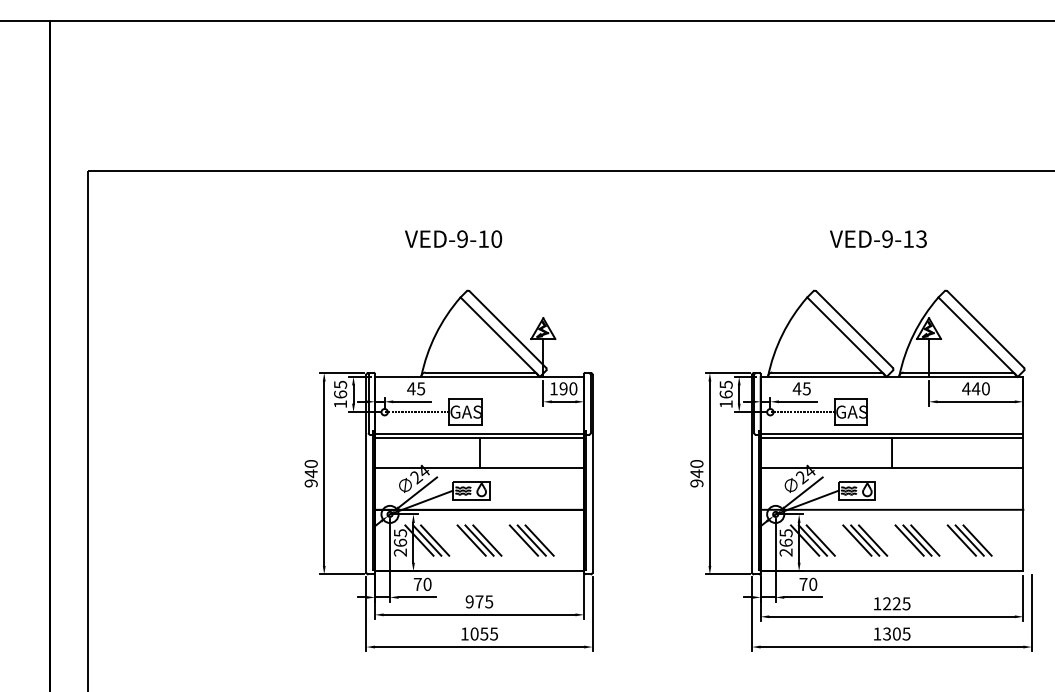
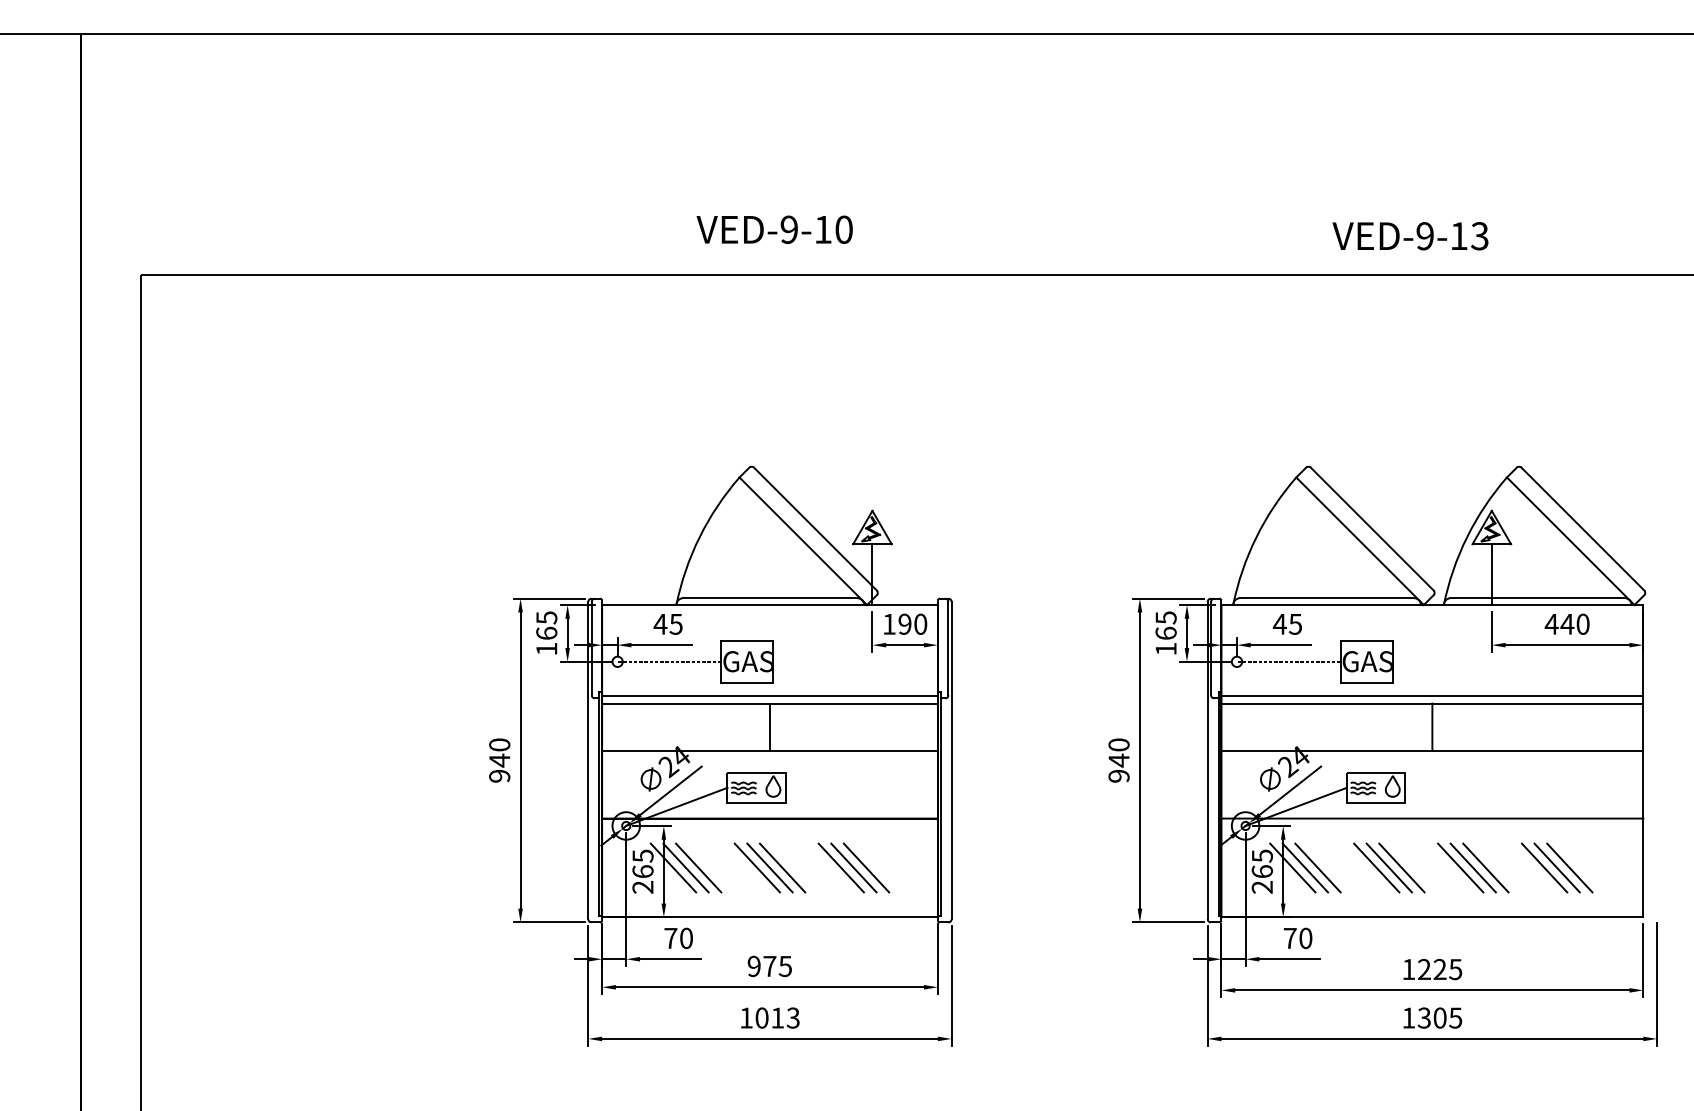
text: (453, 238) -> (774, 228), moved
text: (878, 238) -> (1410, 235), moved
text: (488, 633) -> (784, 1017), 1055 -> 1013

